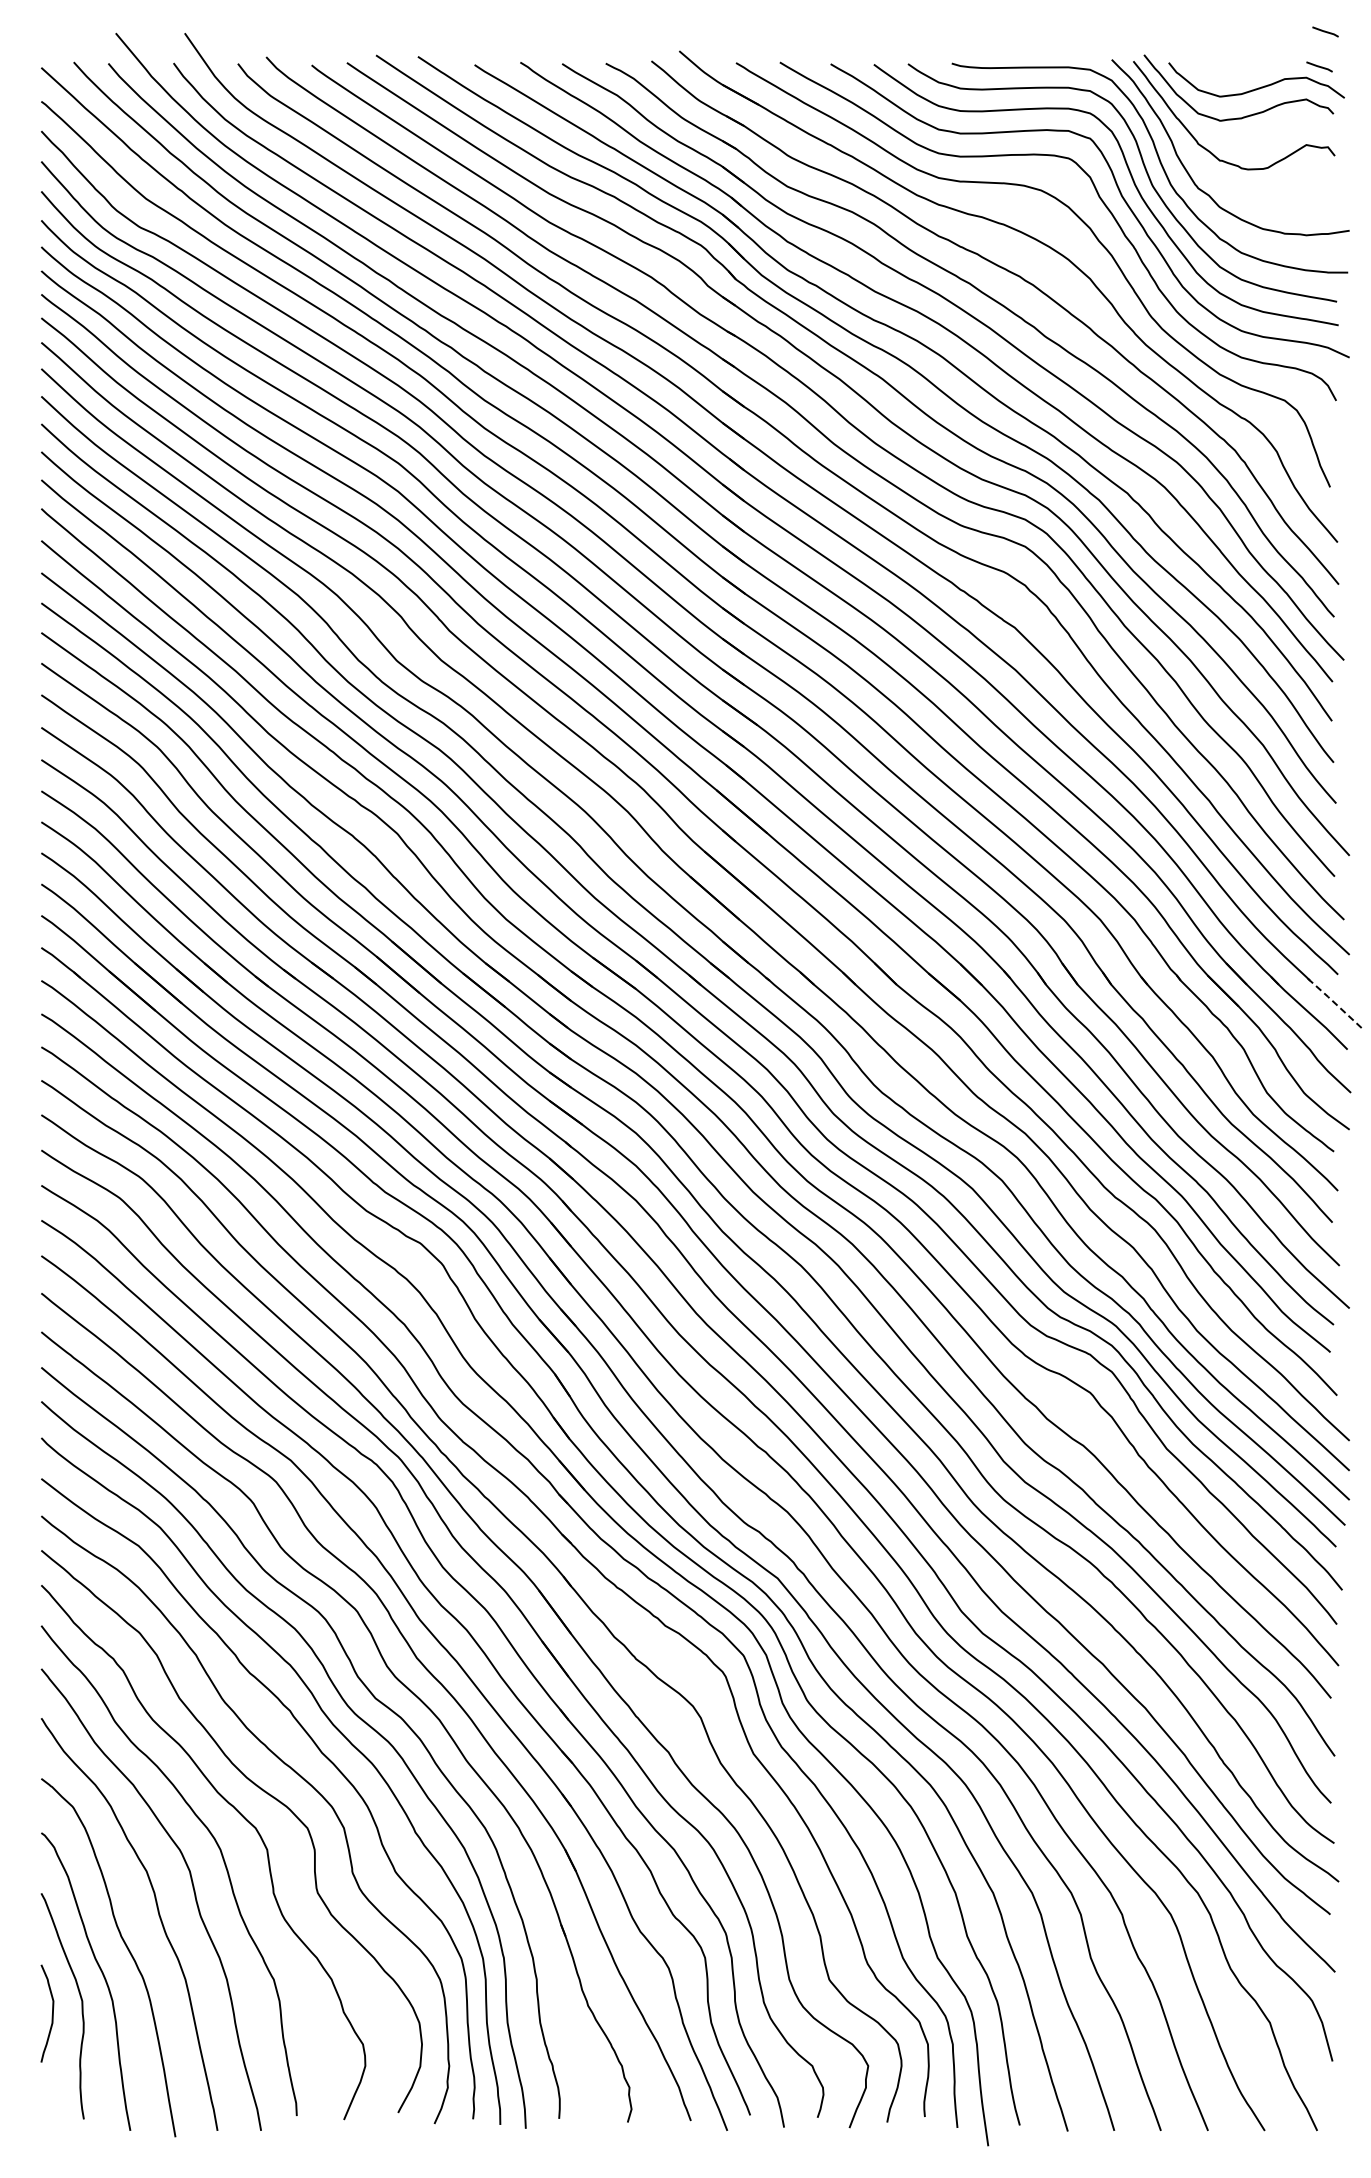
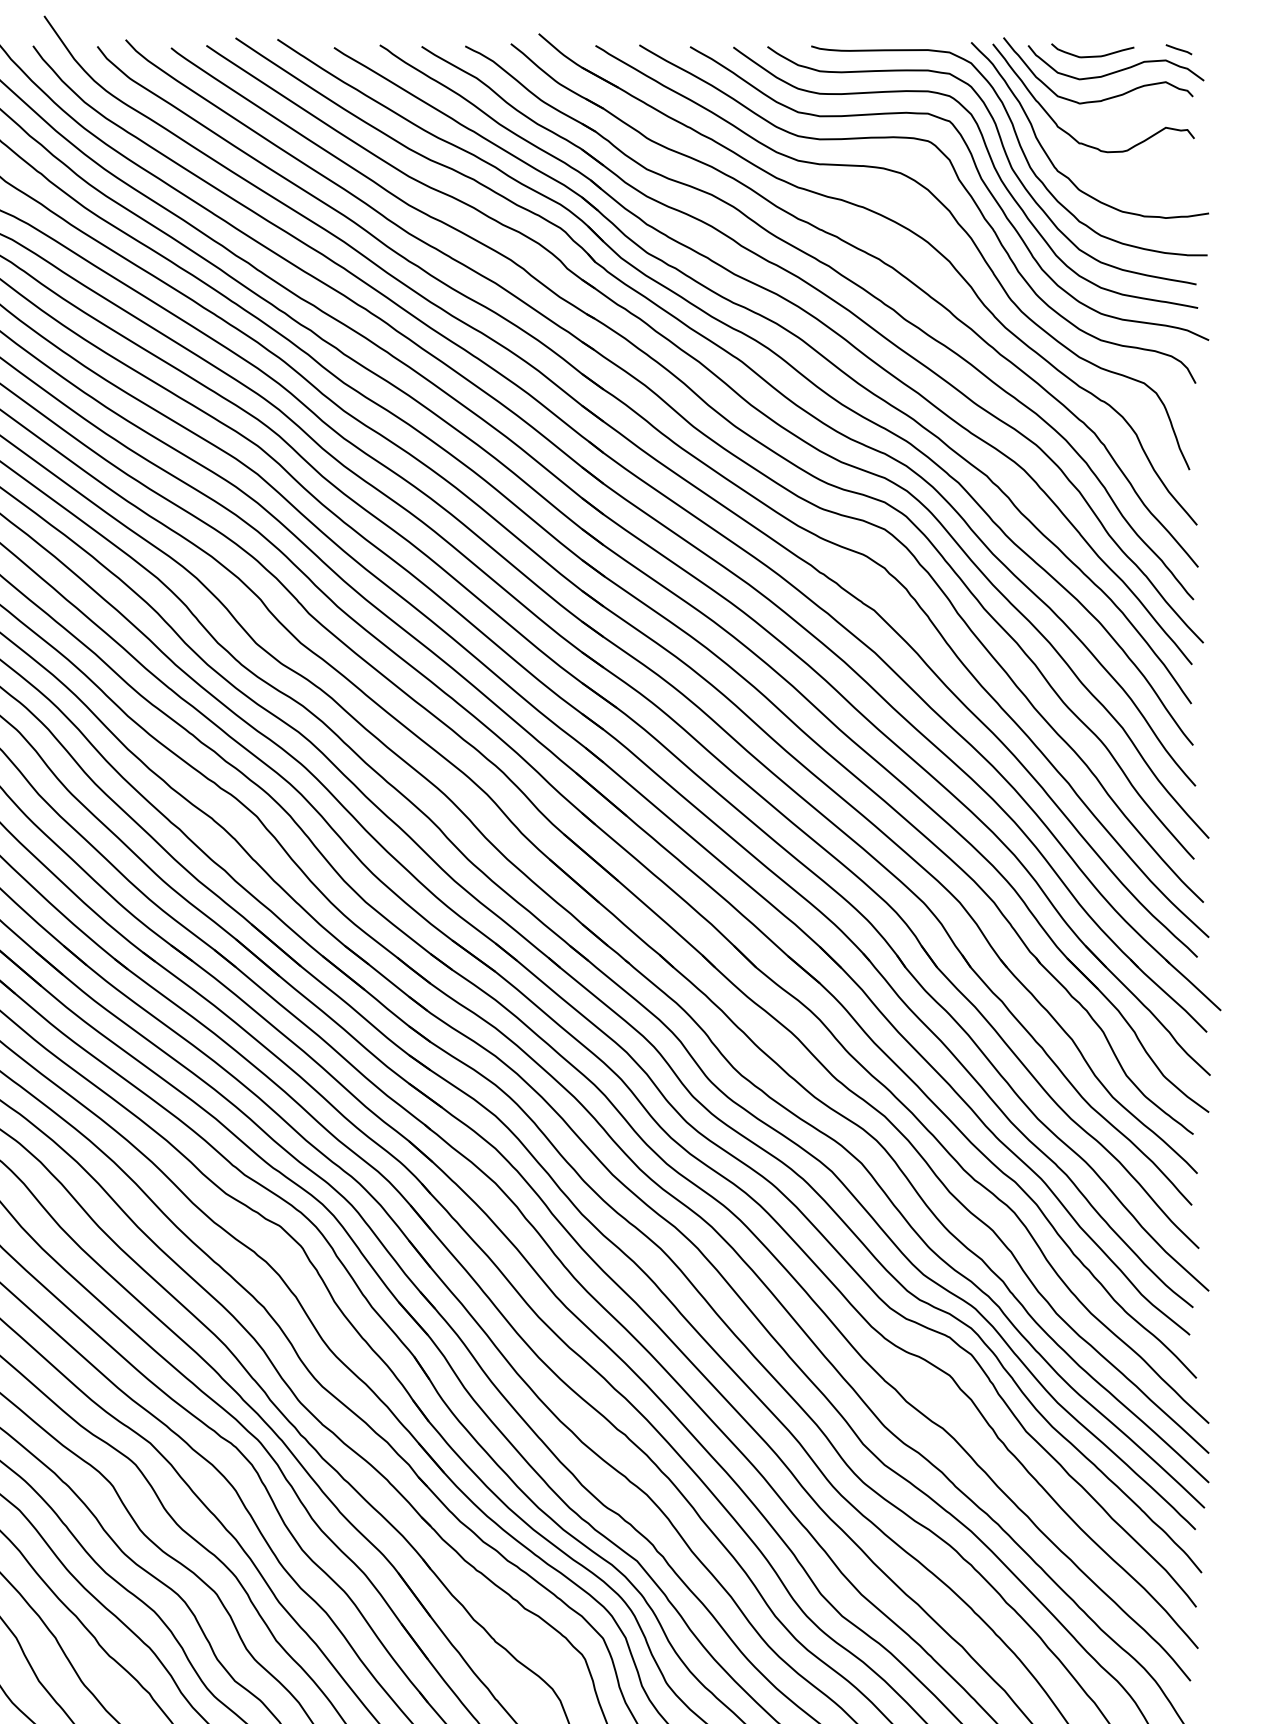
line: (1325, 31) -> (1184, 14), removed
curve: (1232, 73) -> (1091, 56), added
line: (1333, 1001) -> (1192, 984), dashed -> solid

